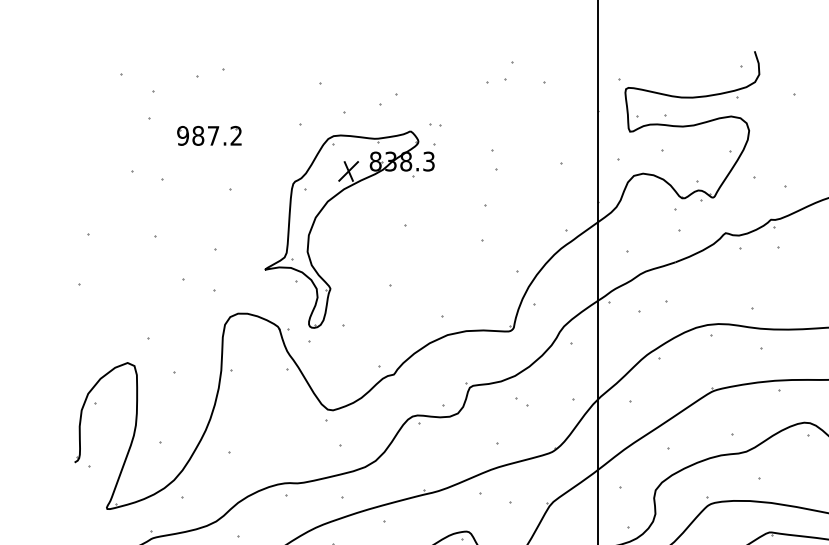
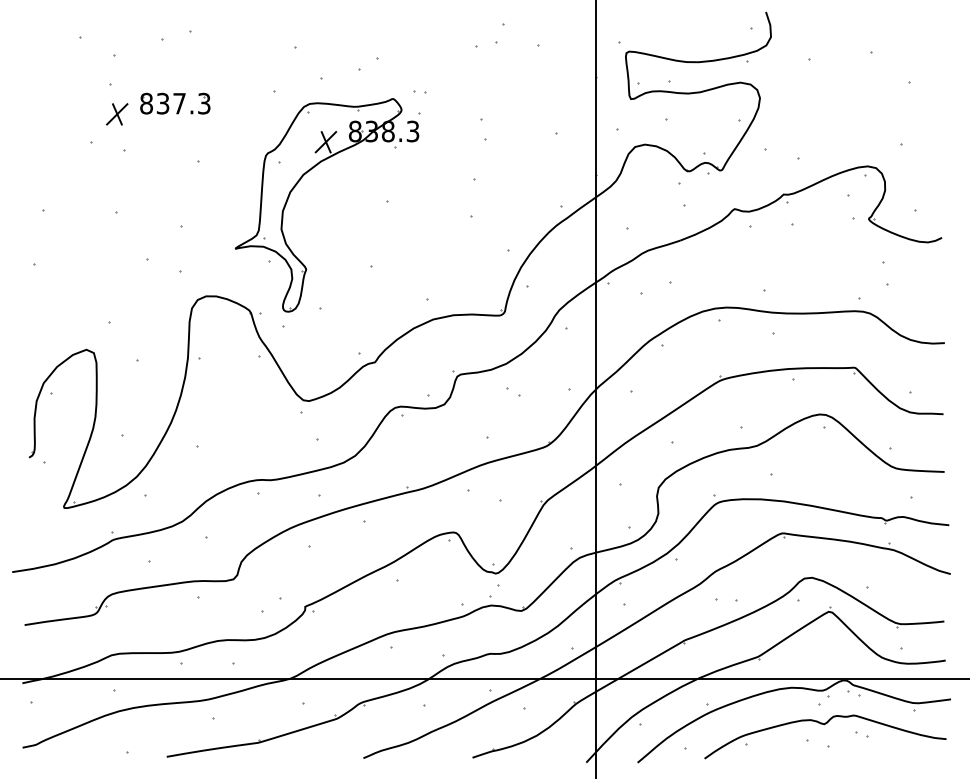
text: (209, 135) -> (175, 103), 987.2 -> 837.3
part: (156, 145) -> (117, 114), added

